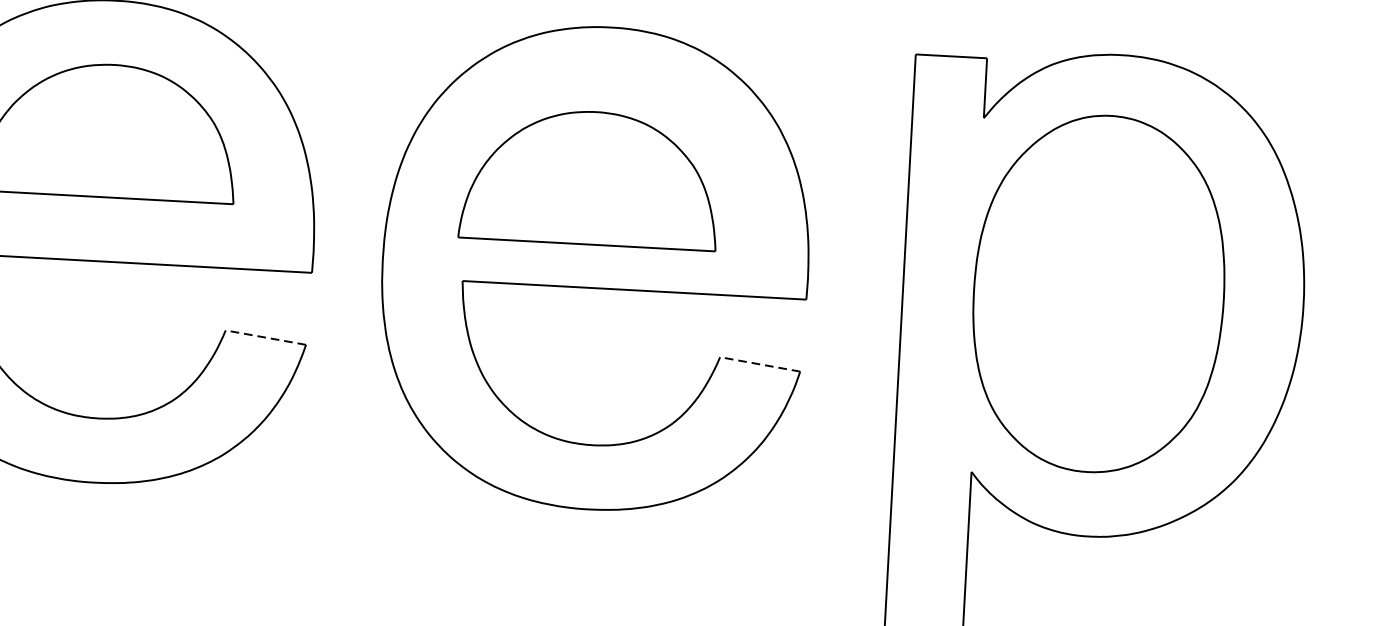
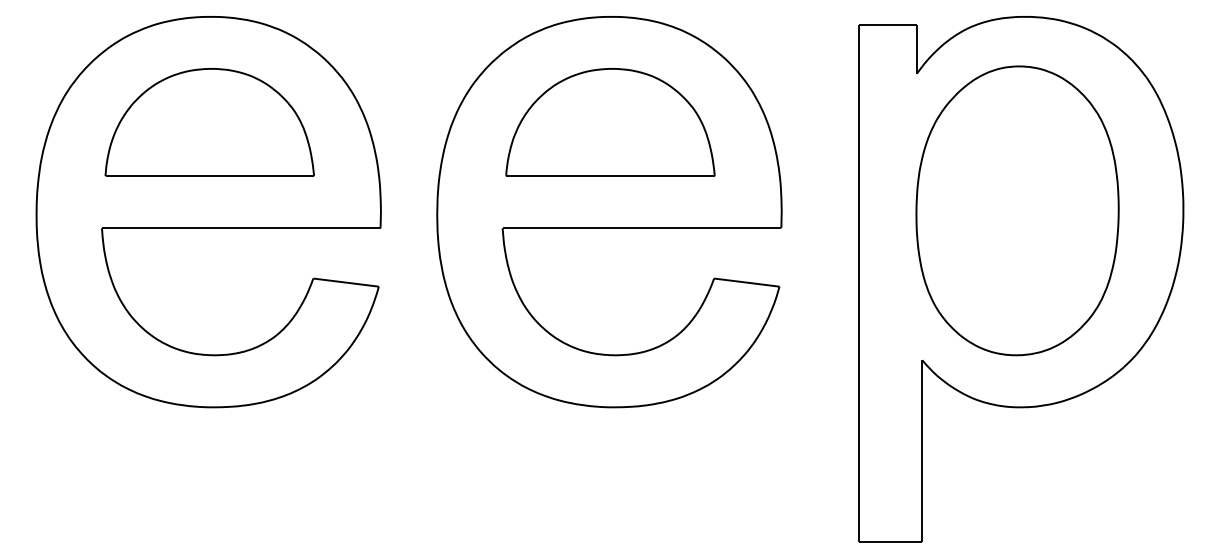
part: (590, 178) -> (610, 122), moved
line: (265, 337) -> (345, 282), dashed -> solid
line: (759, 364) -> (746, 282), dashed -> solid

